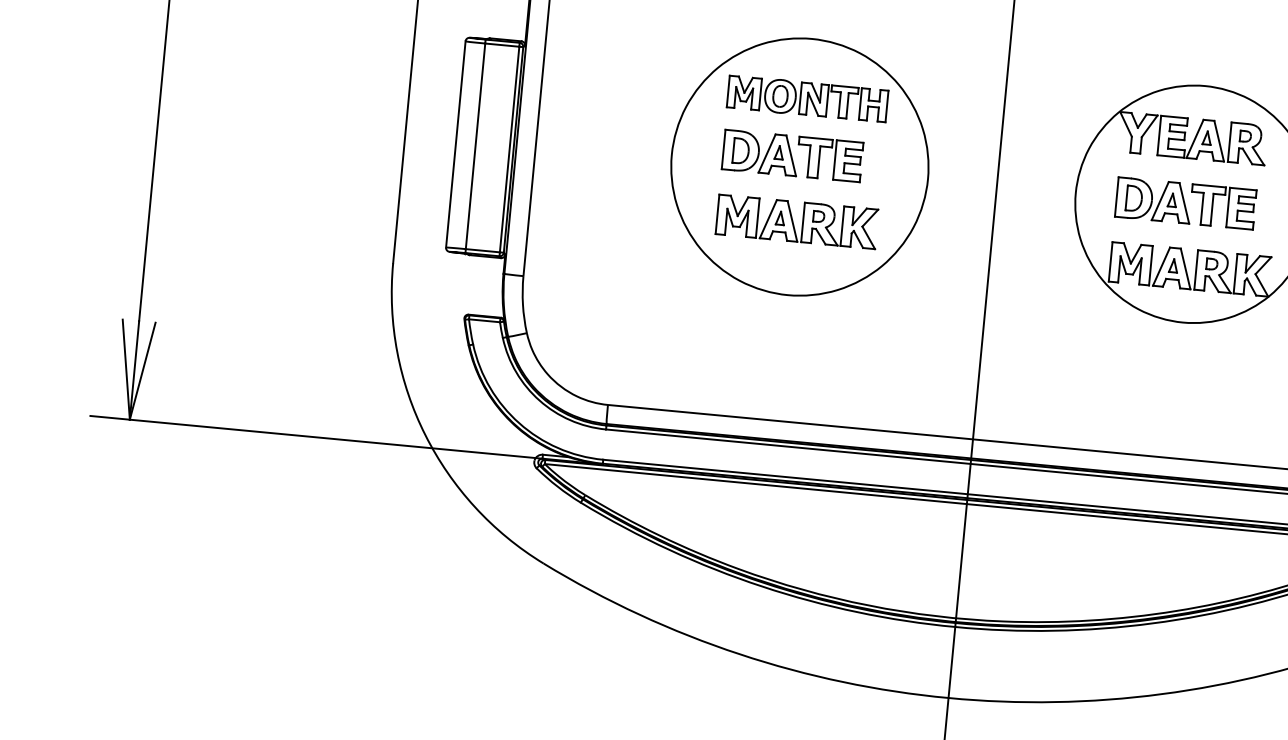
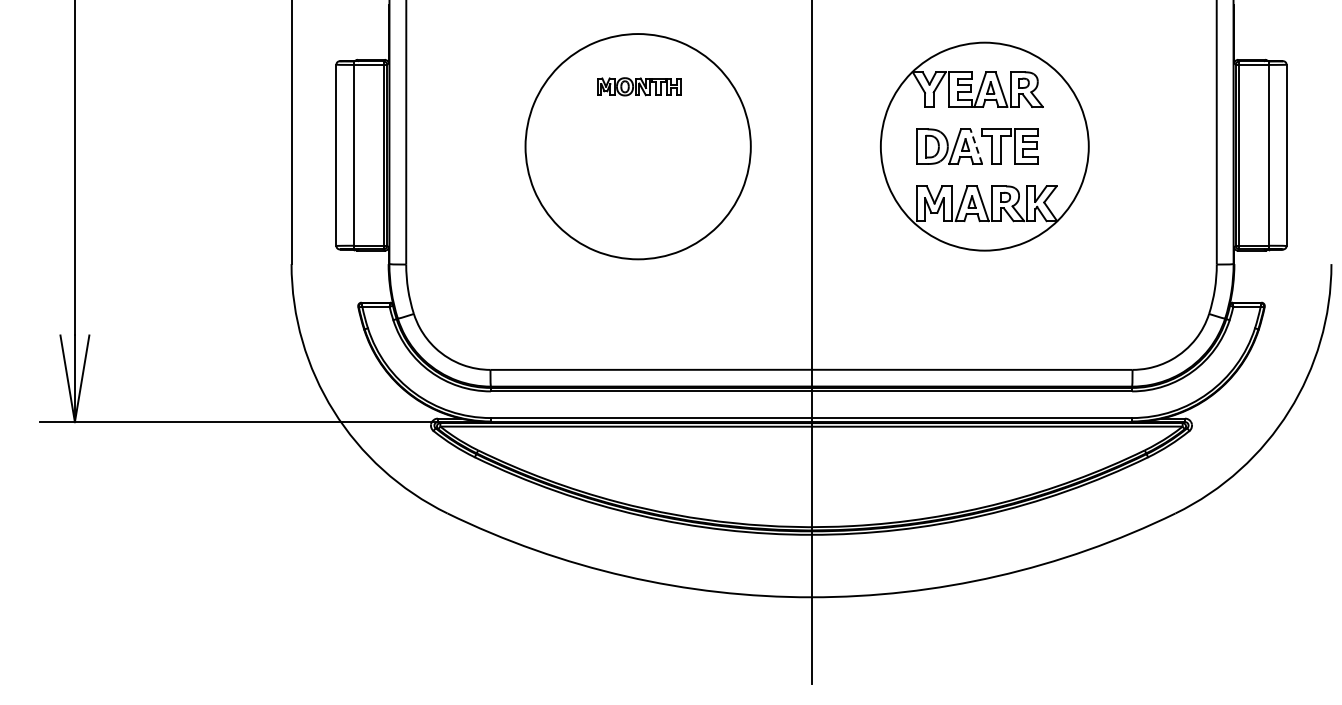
part: (807, 98) -> (639, 86), size x0.6
part: (792, 155) -> (630, 137), removed
line: (1184, 203) -> (976, 146), solid -> dashed
part: (797, 221) -> (640, 194), removed

